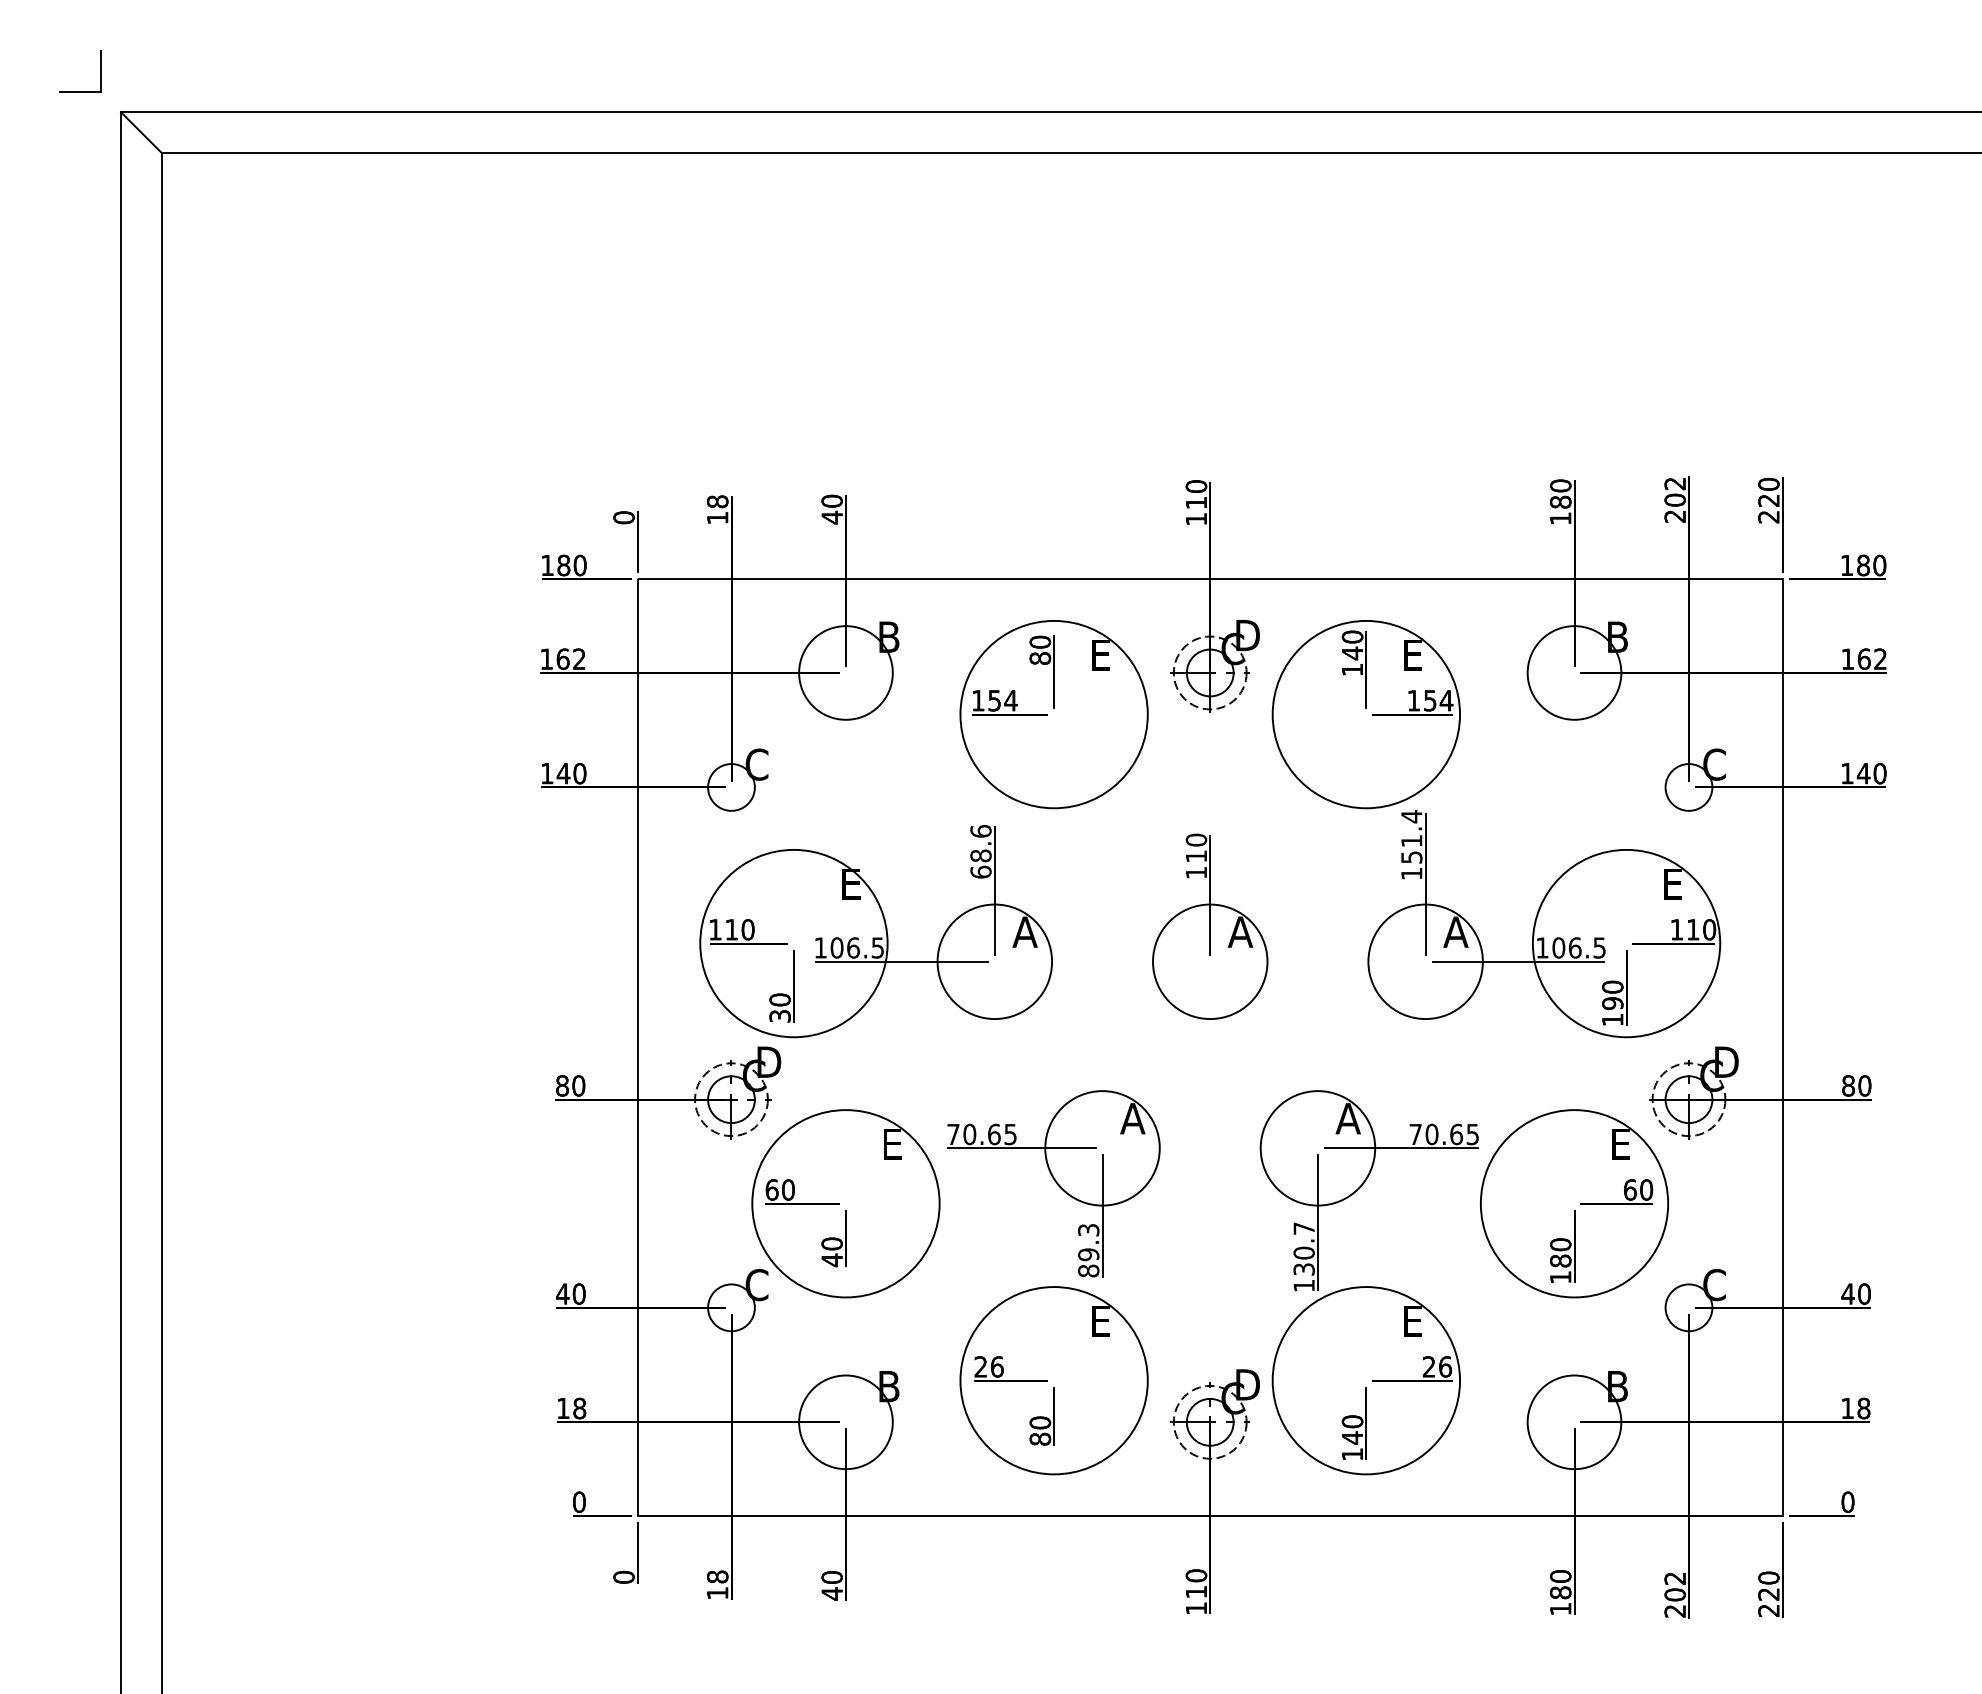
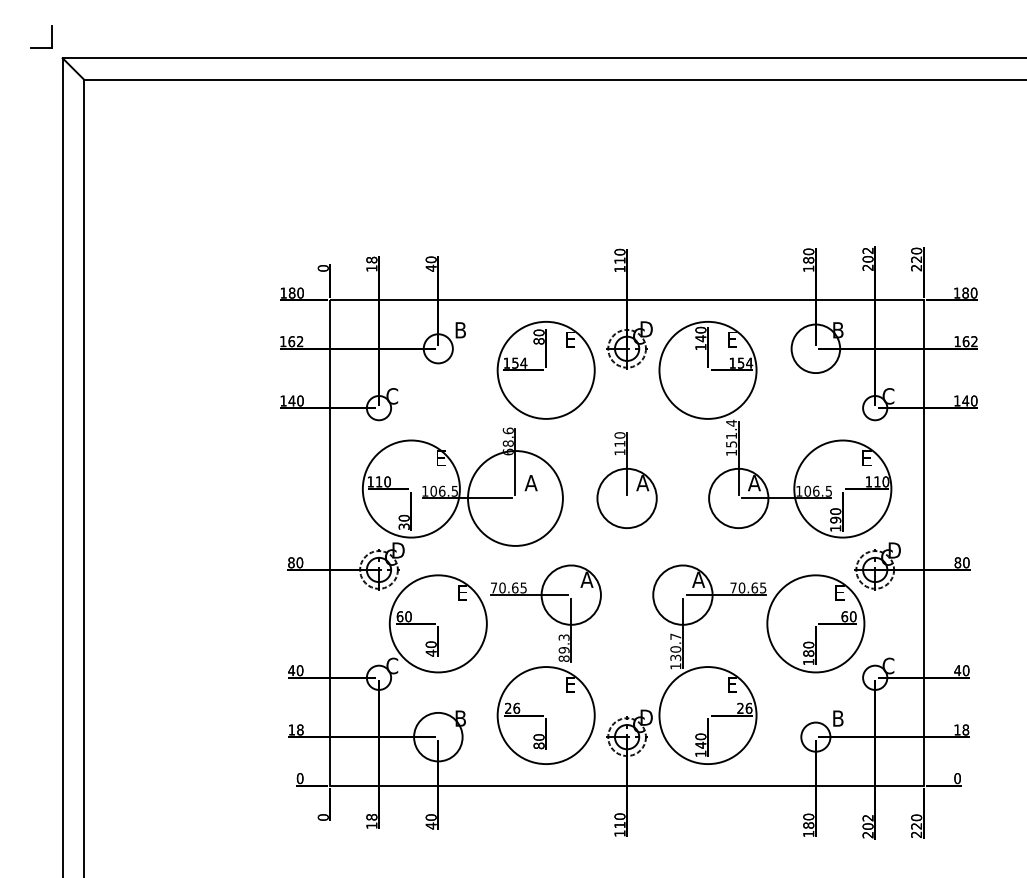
circle: (846, 672) -> (438, 348), size x0.6
circle: (994, 961) -> (515, 498), size x1.6
circle: (1573, 1421) -> (815, 736), size x0.6

